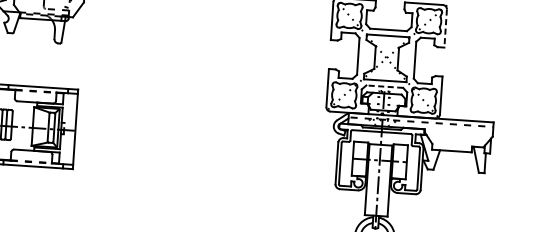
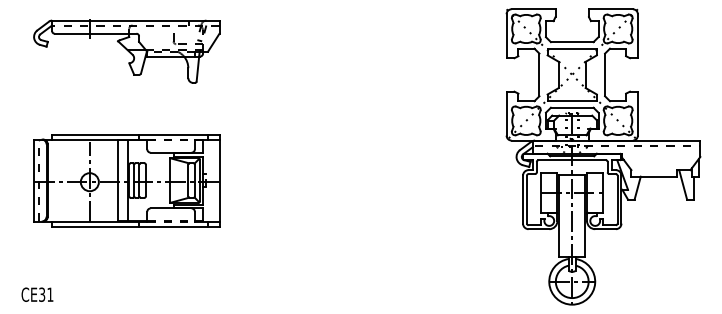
line: (445, 28) -> (637, 36), dashed -> solid
line: (384, 86) -> (571, 107), dashed -> solid

